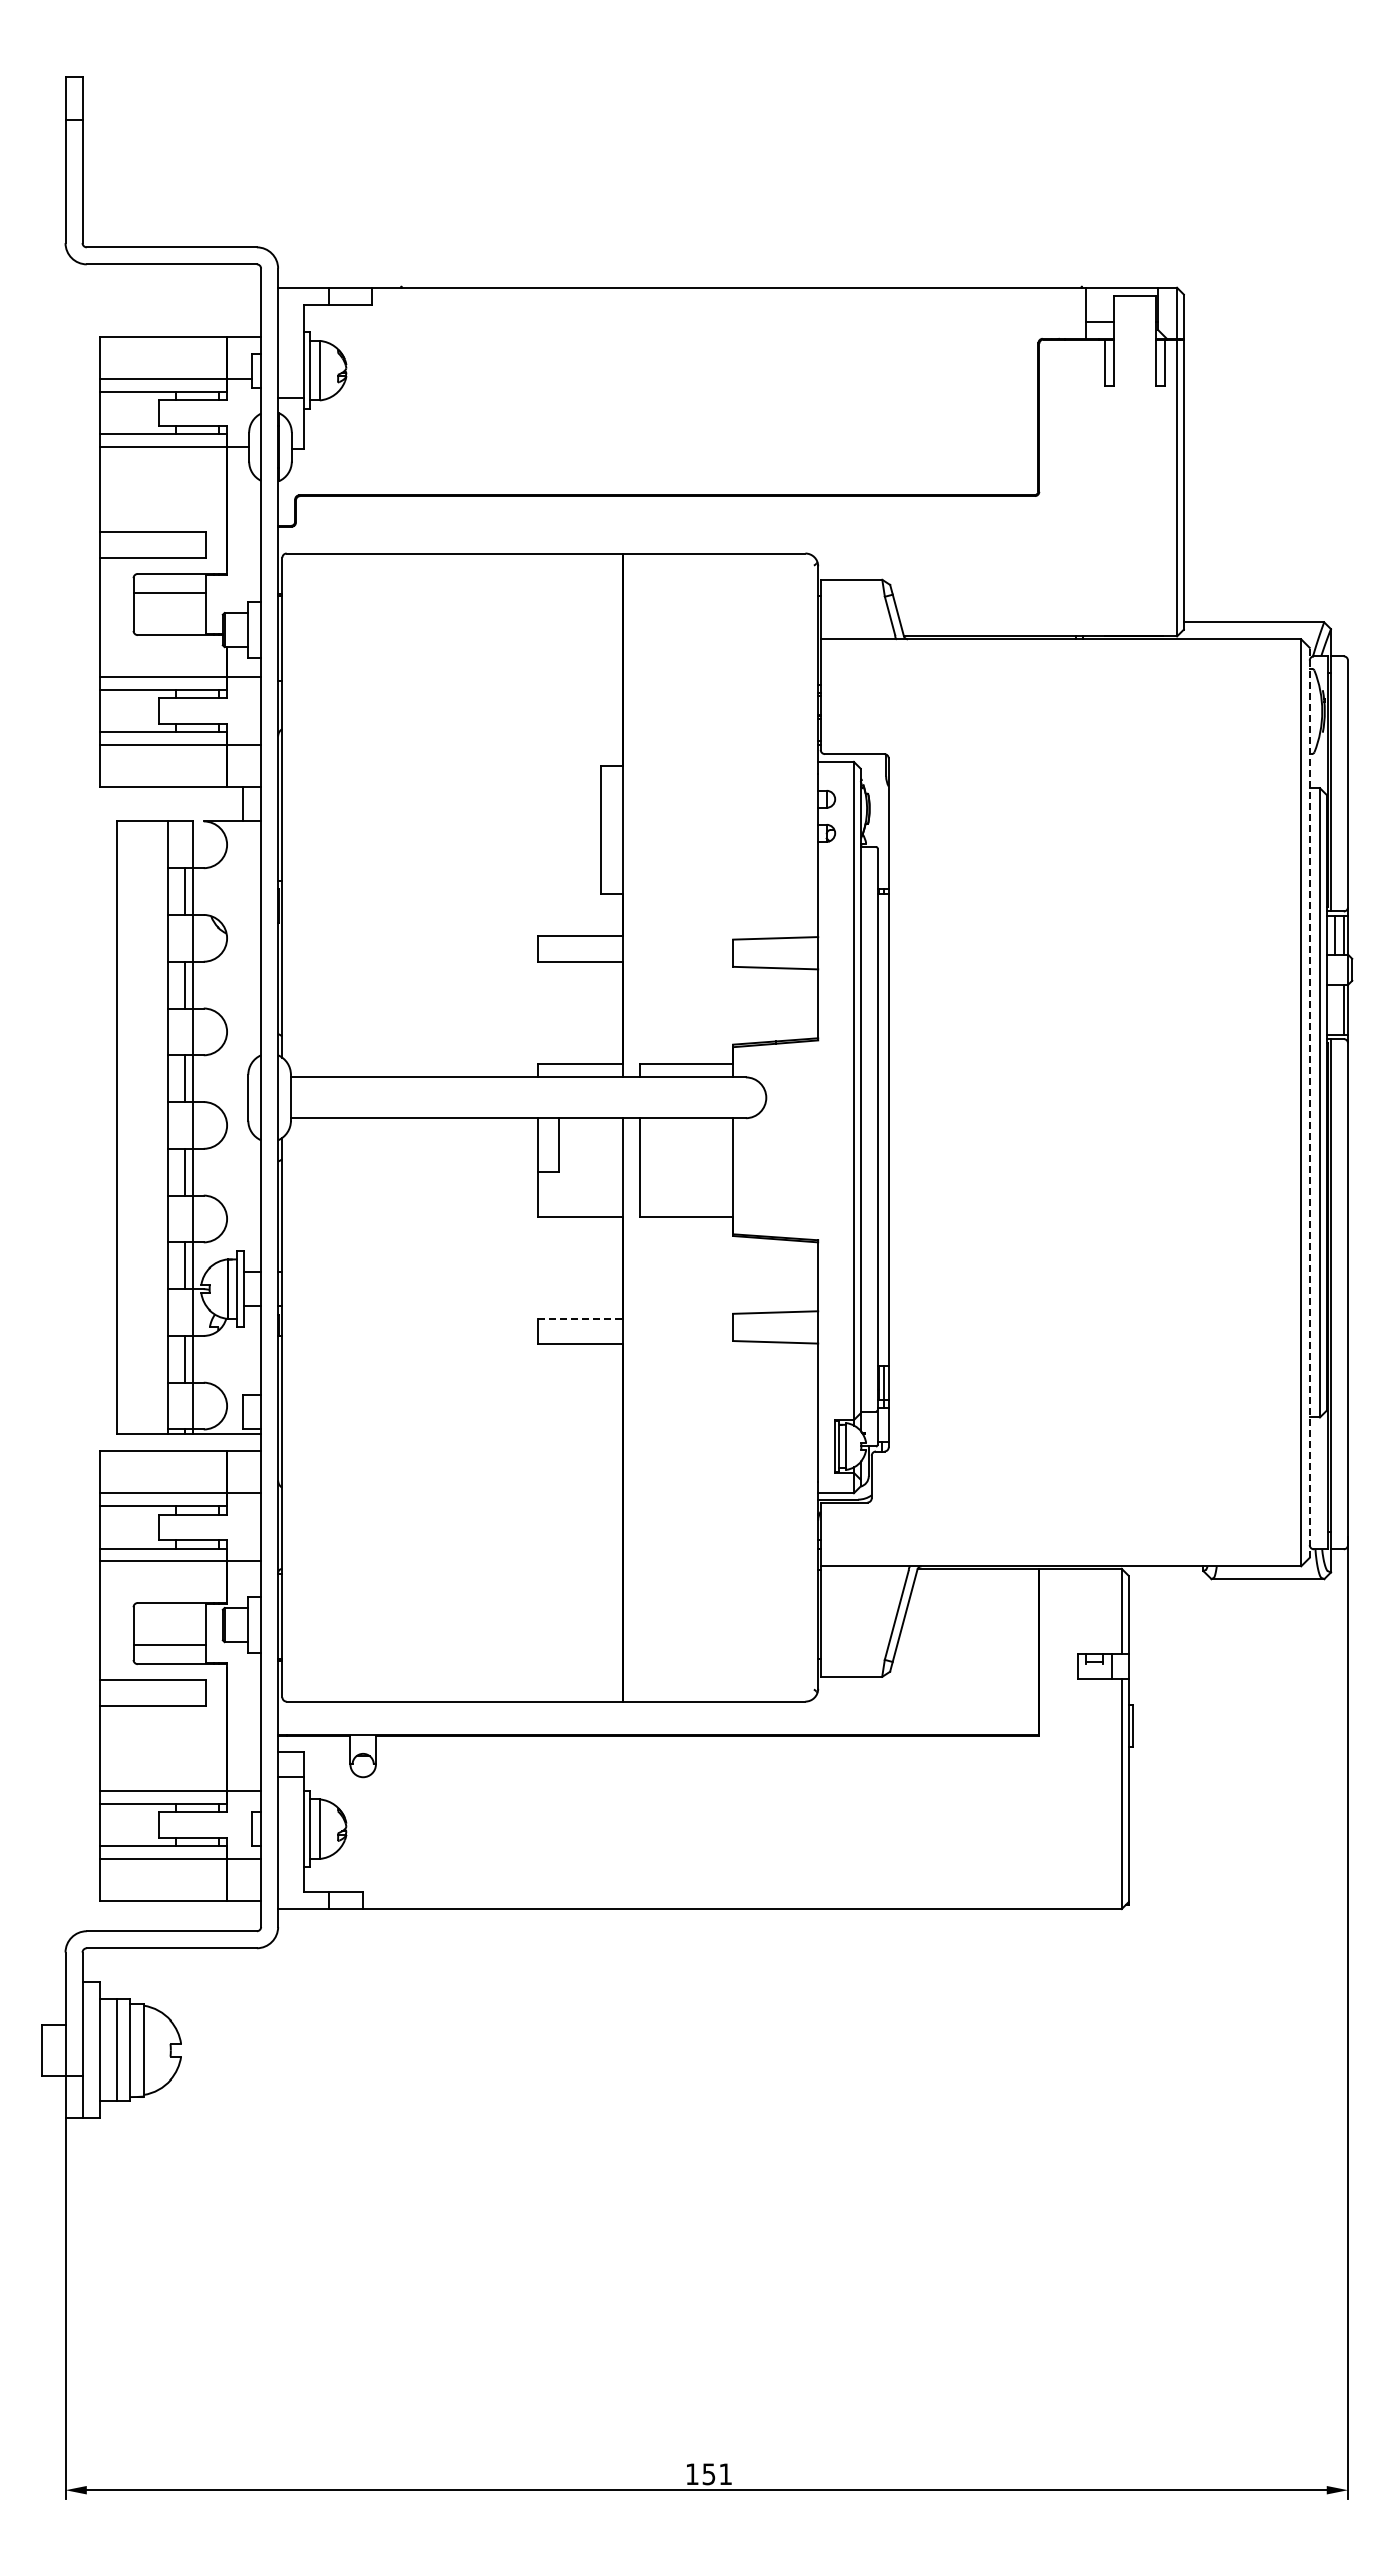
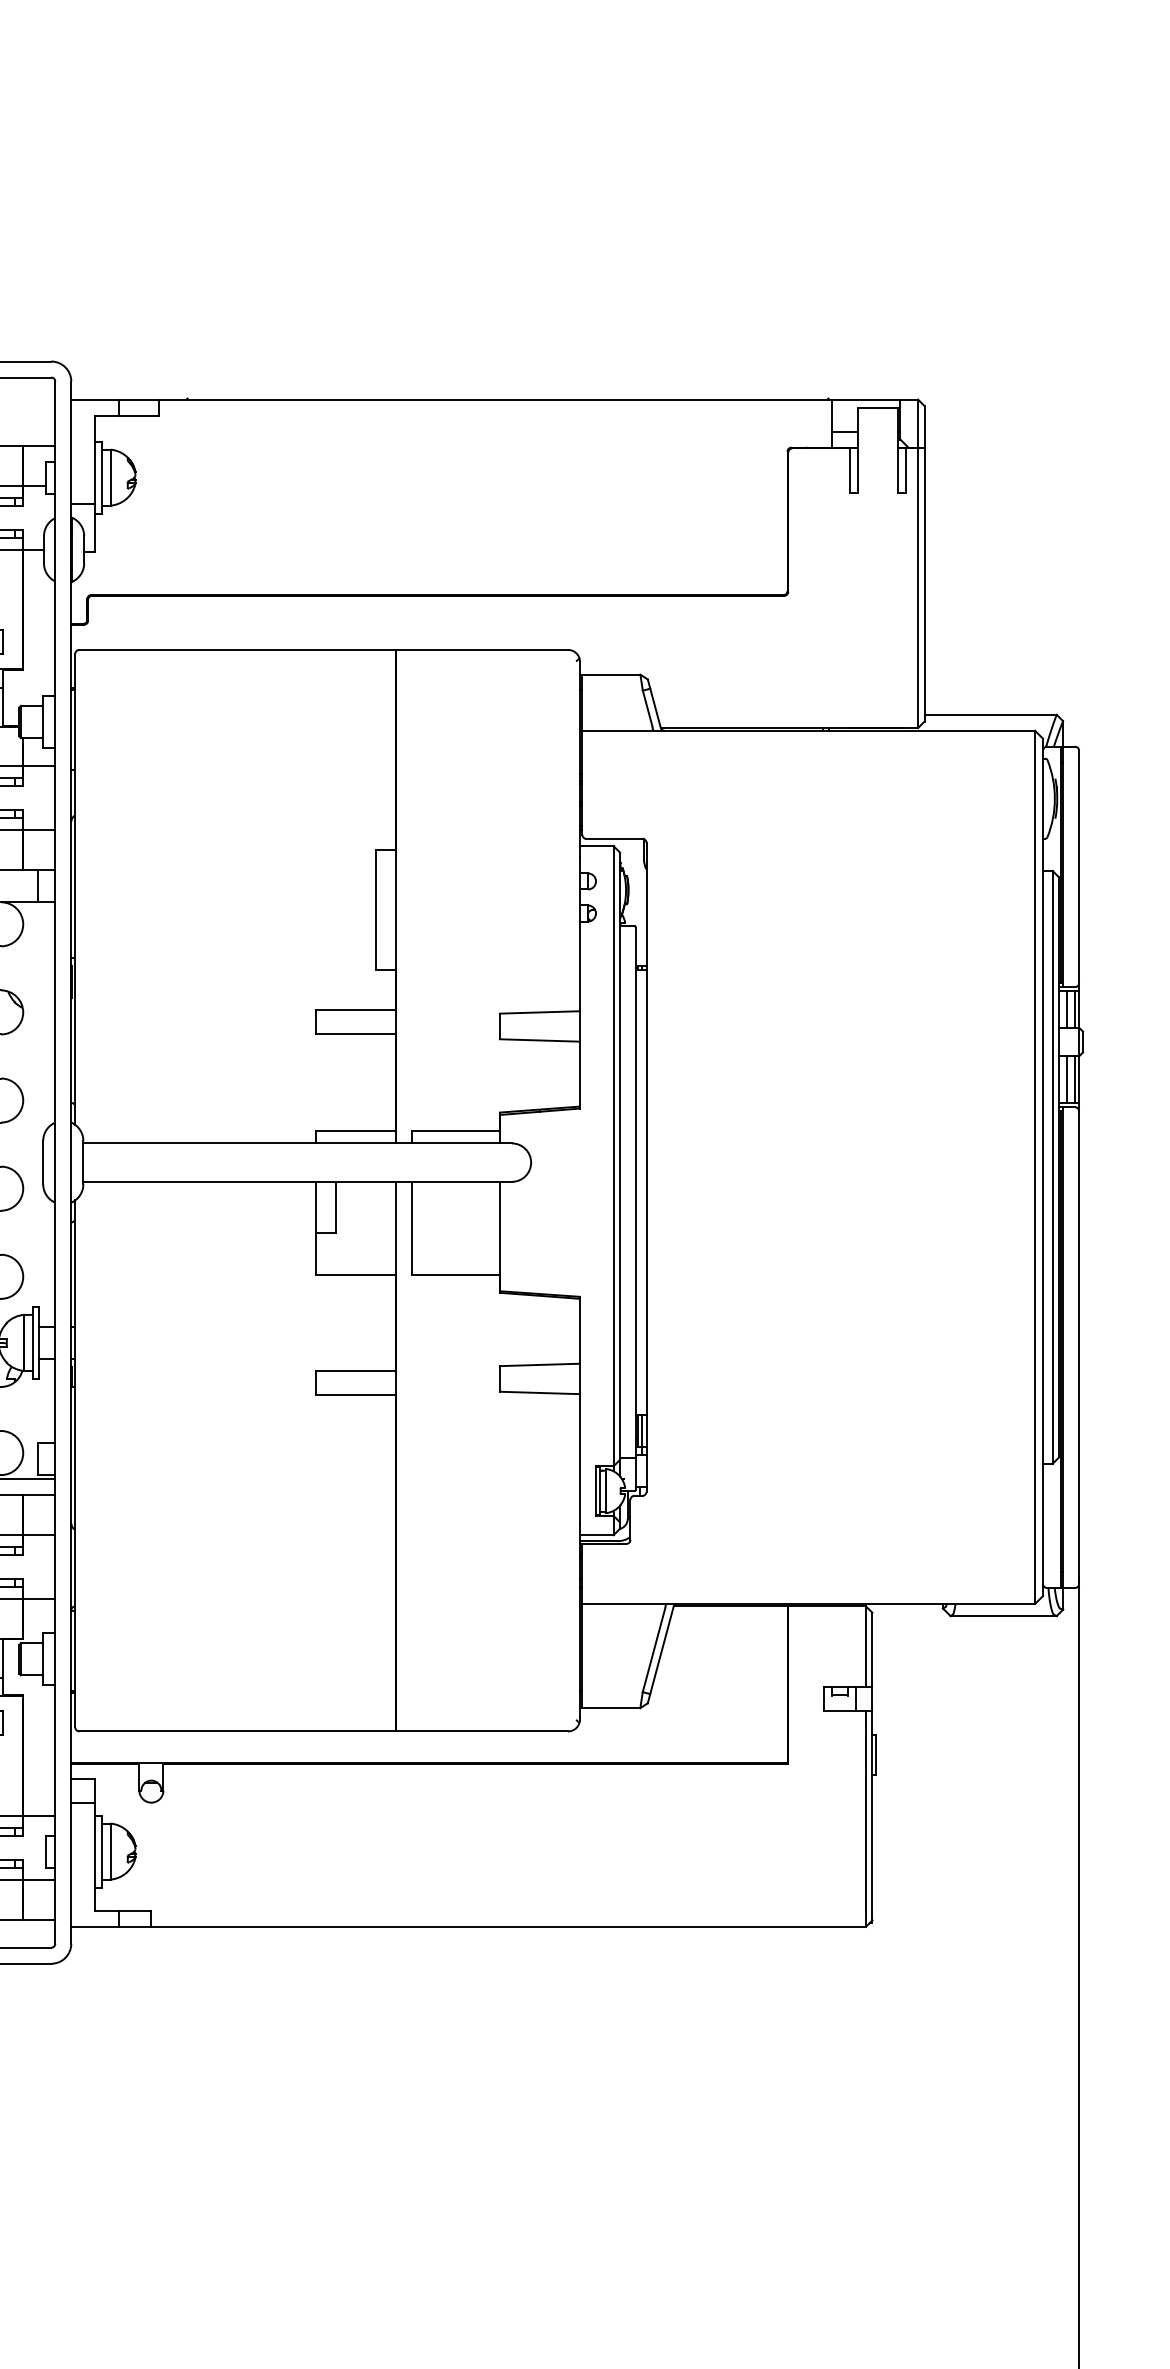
line: (1335, 1009) -> (1067, 1079), added
line: (1309, 1102) -> (1042, 1167), dashed -> solid
line: (580, 1318) -> (356, 1370), dashed -> solid

